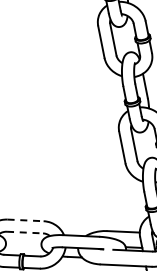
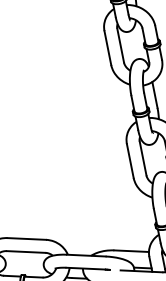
line: (26, 220) -> (27, 239), dashed -> solid
line: (25, 232) -> (26, 251), dashed -> solid

